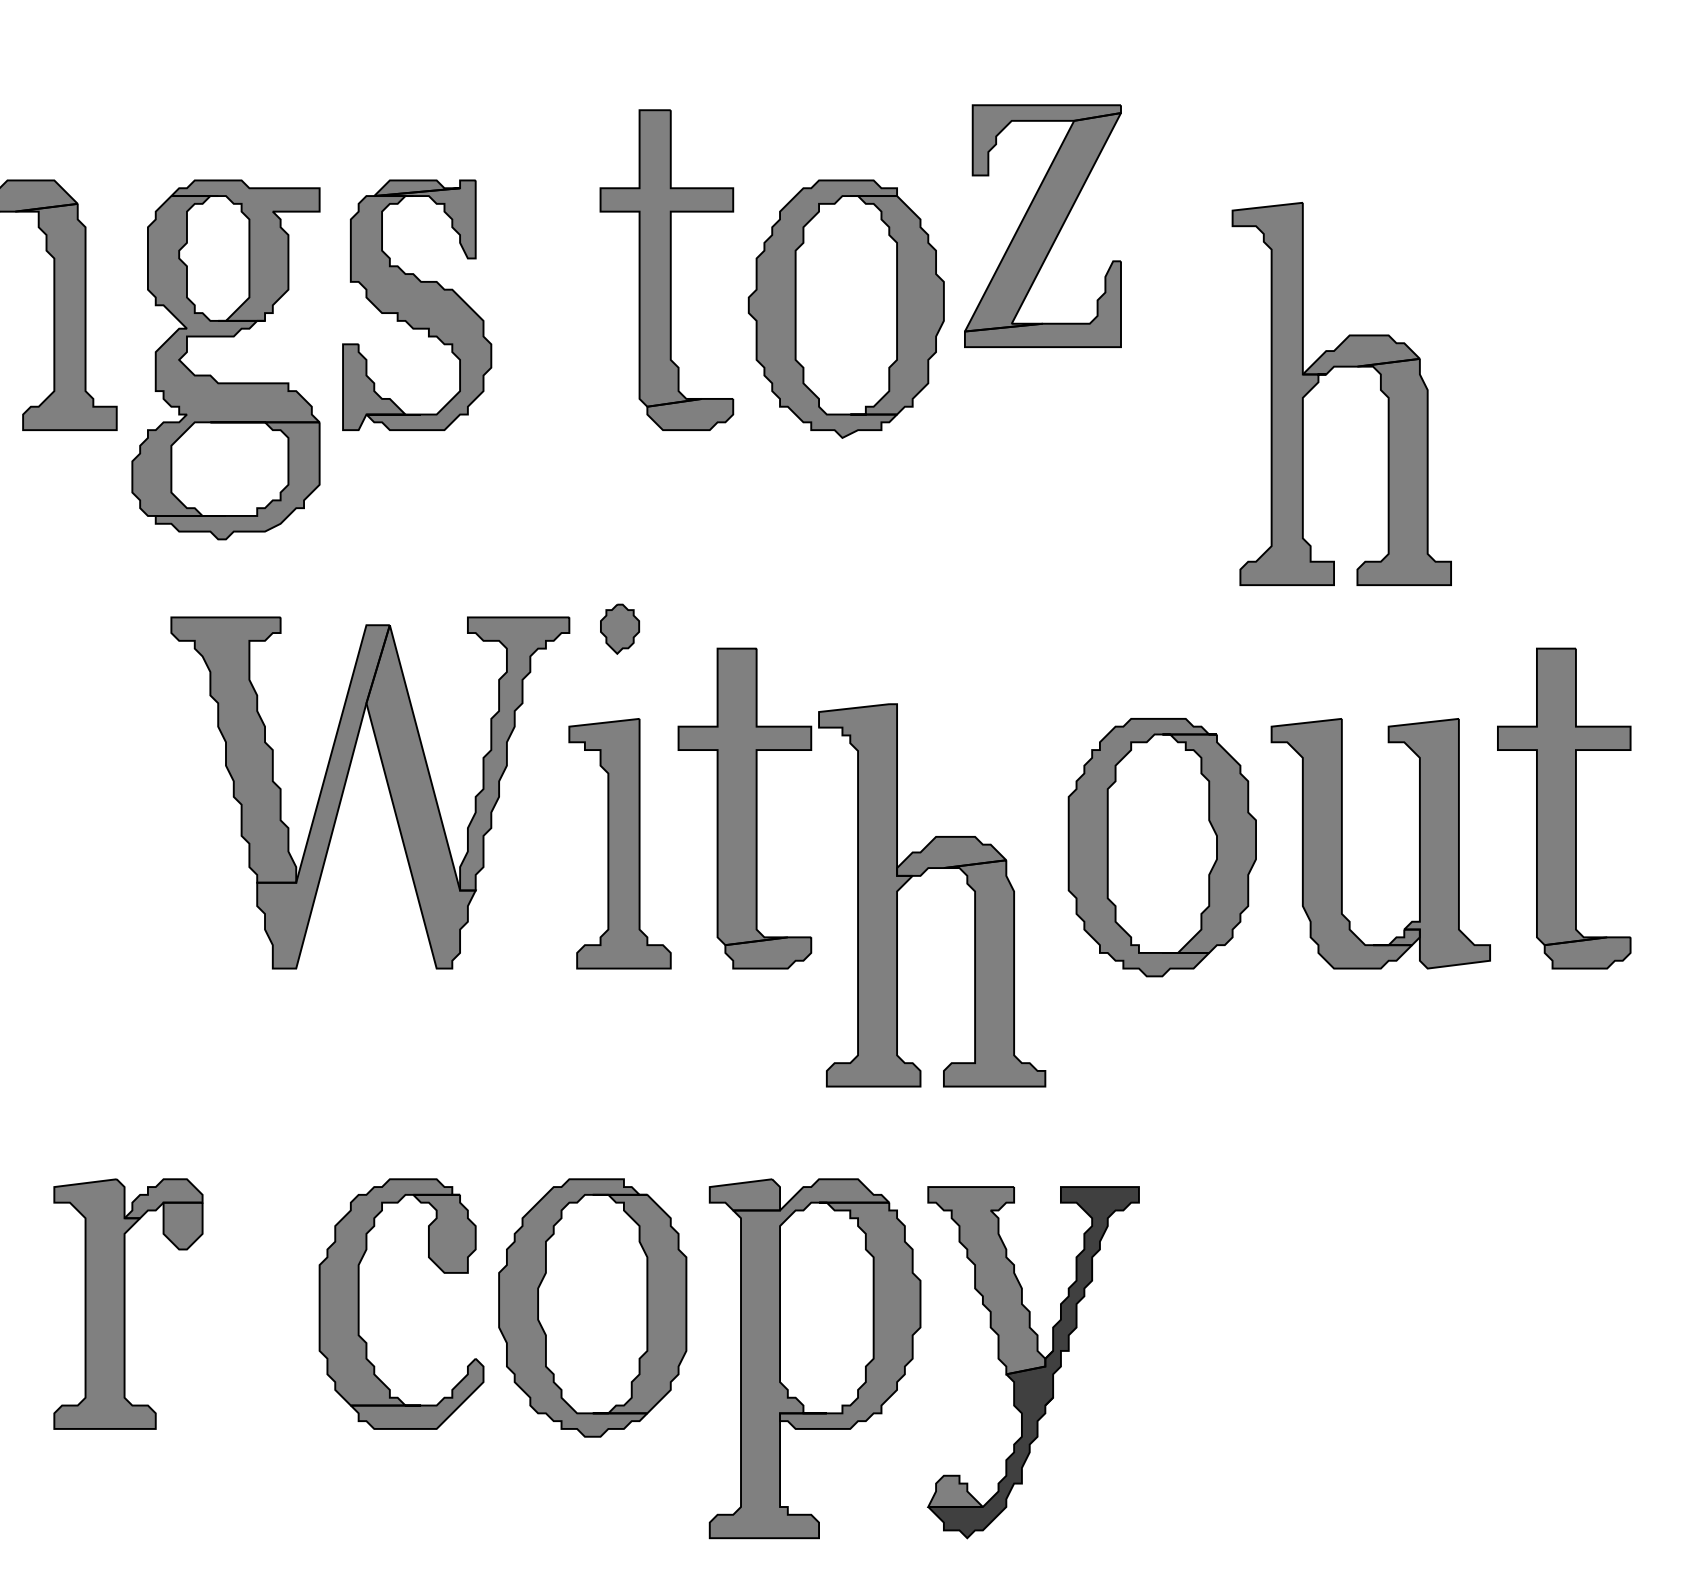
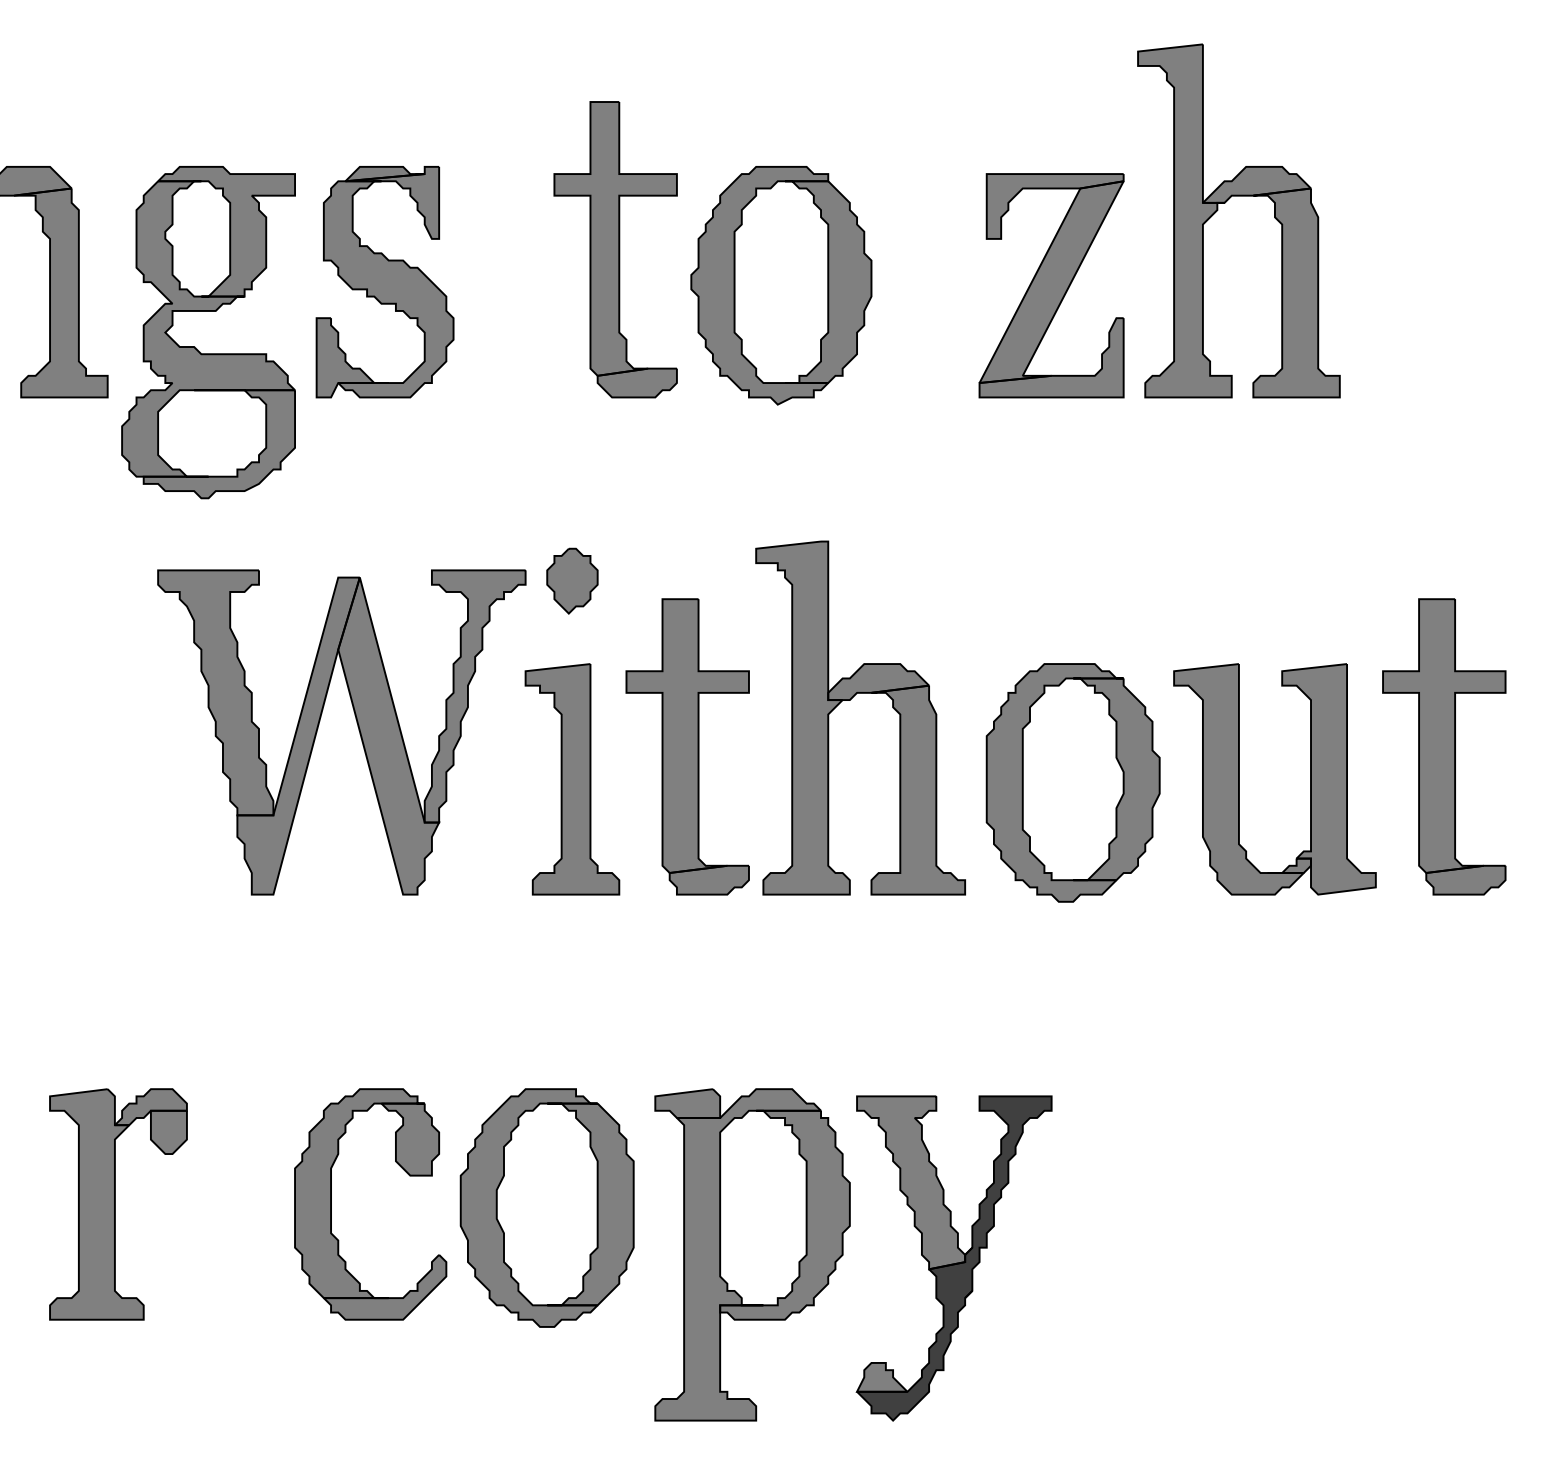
part: (1042, 225) -> (1051, 285), moved
part: (1326, 375) -> (1224, 203), moved
part: (619, 629) -> (571, 581), size x1.43
part: (921, 876) -> (850, 700), moved

